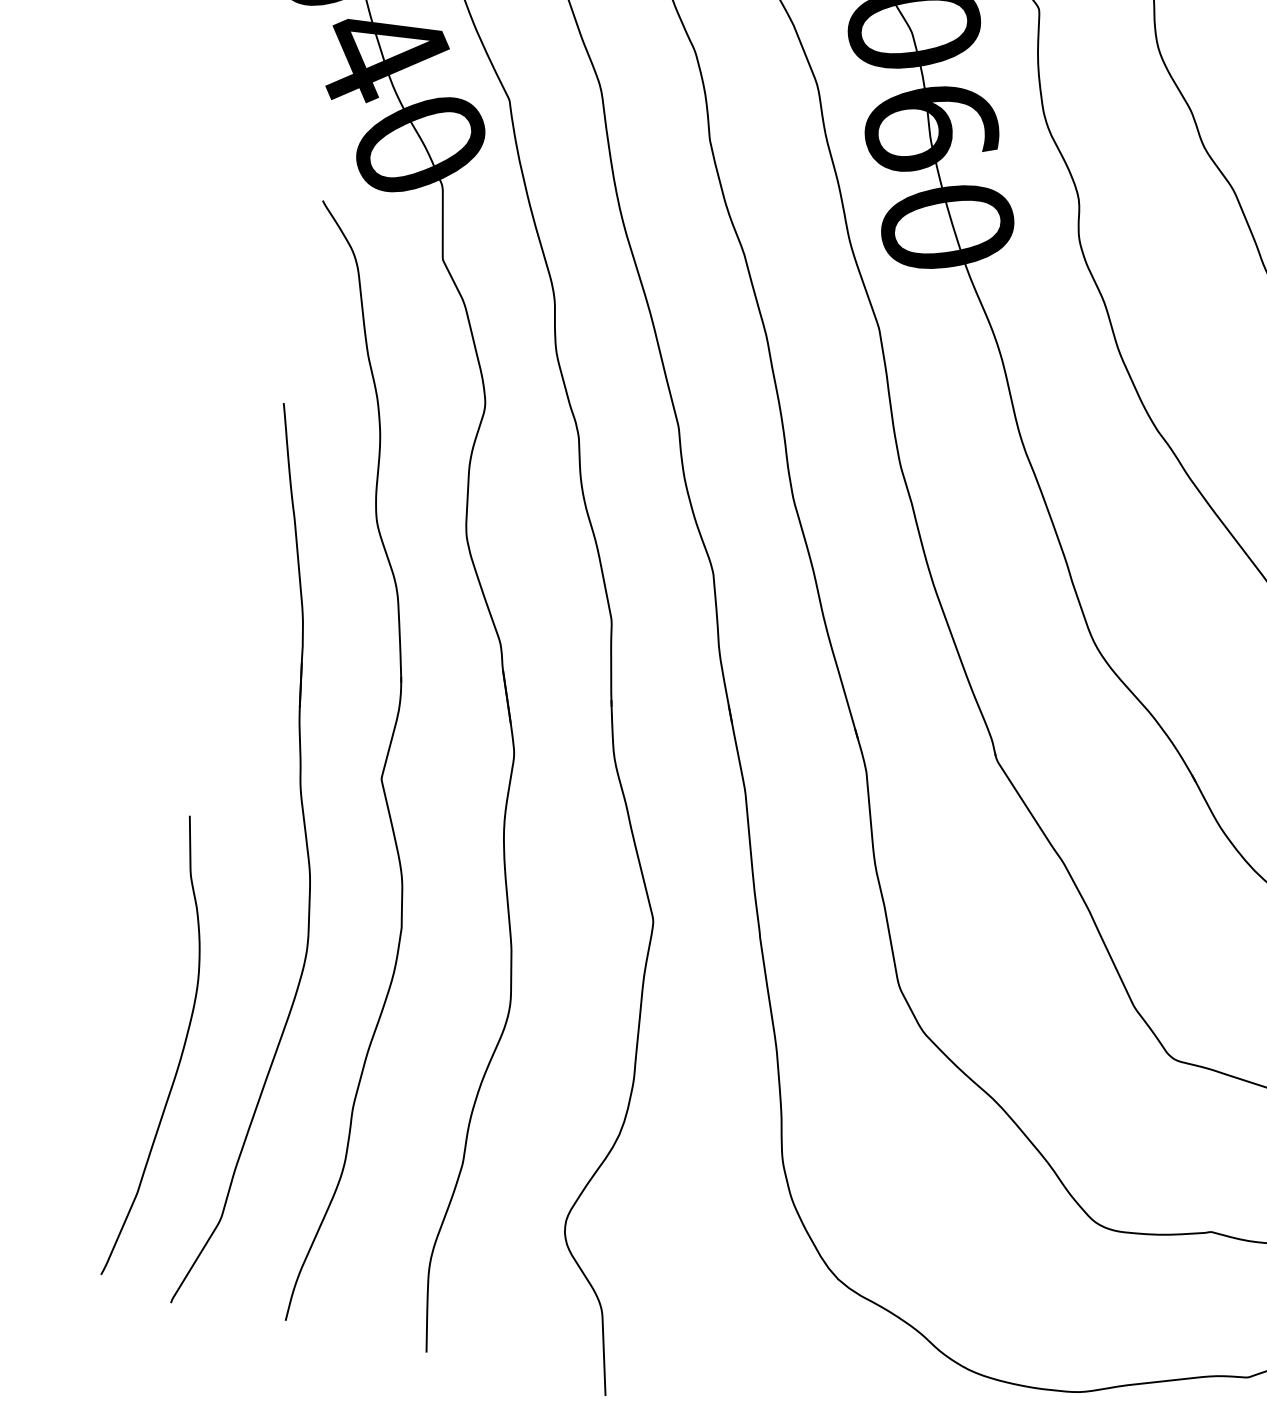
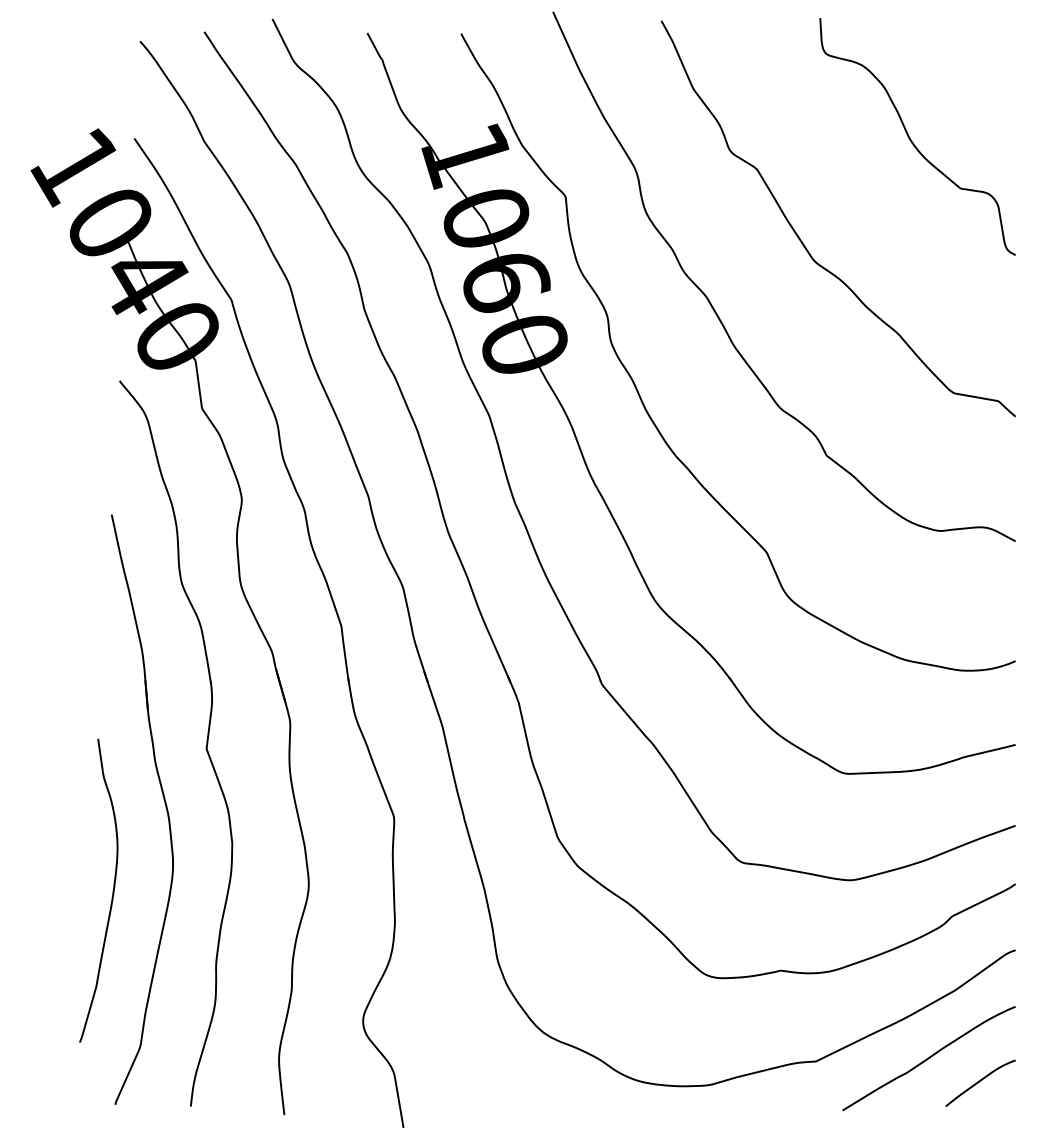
curve: (181, 1049) -> (112, 890), moved

